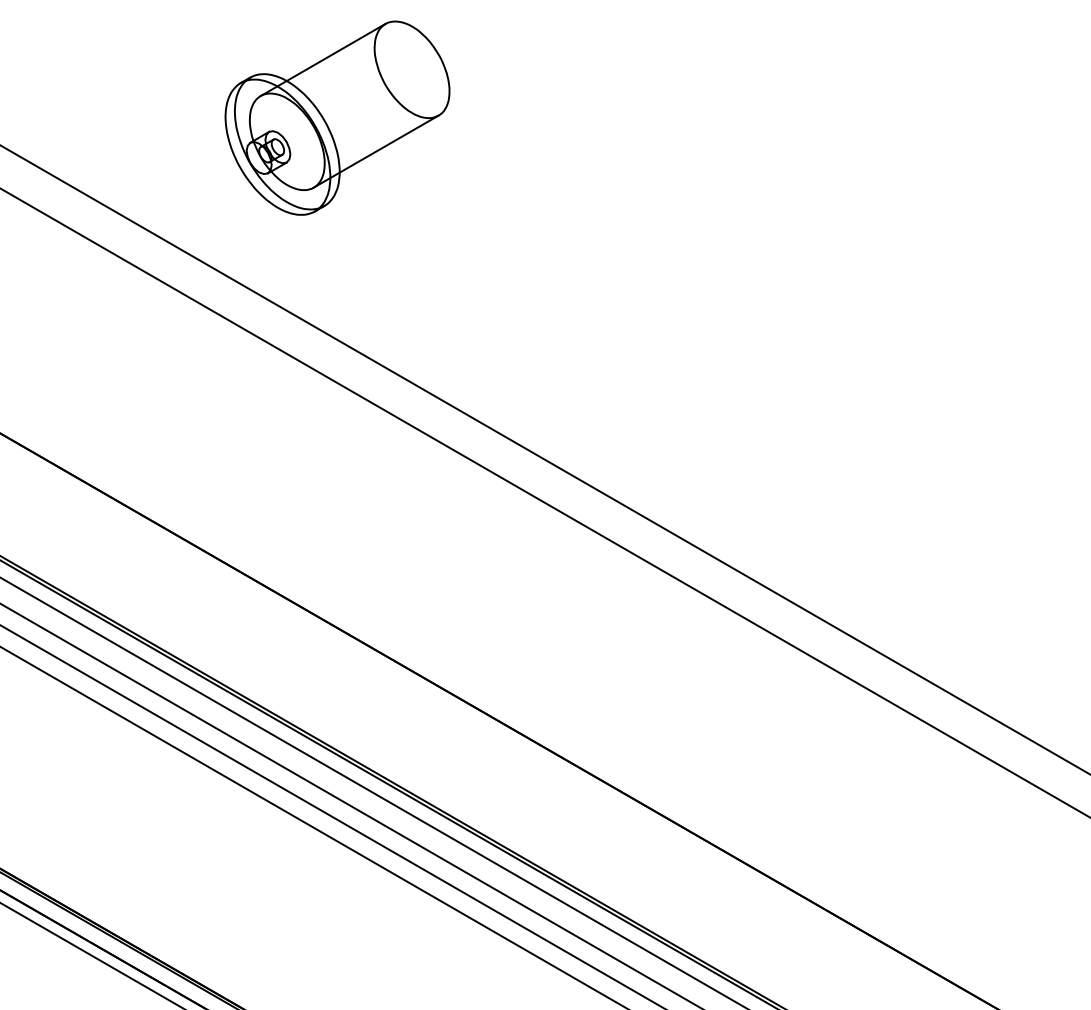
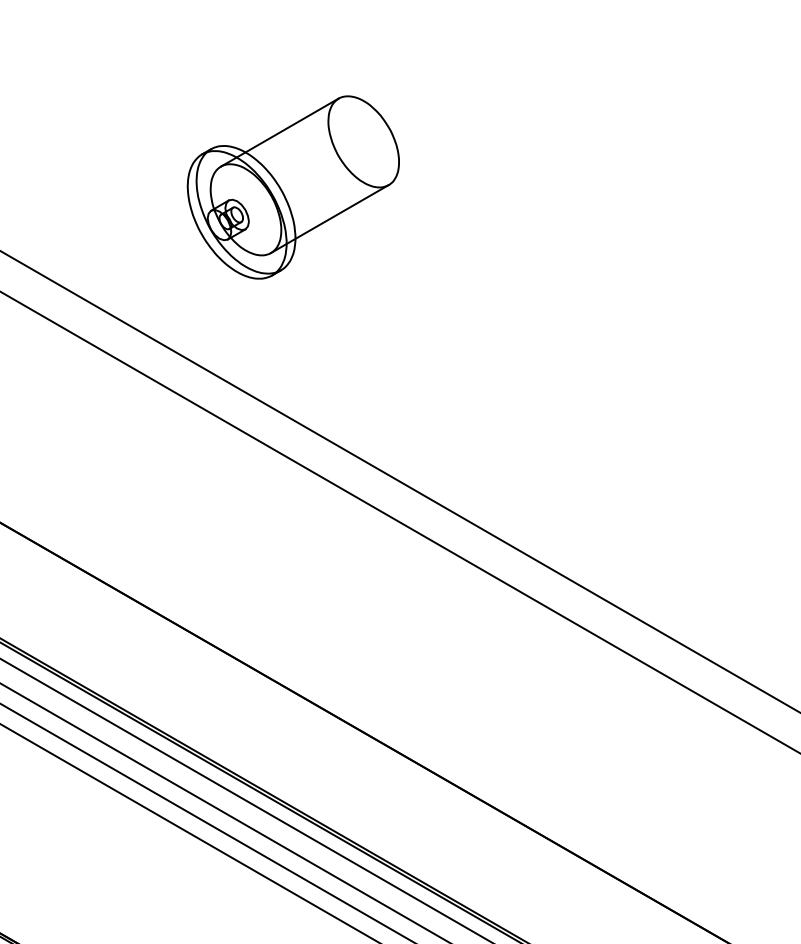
part: (337, 117) -> (293, 186), moved

